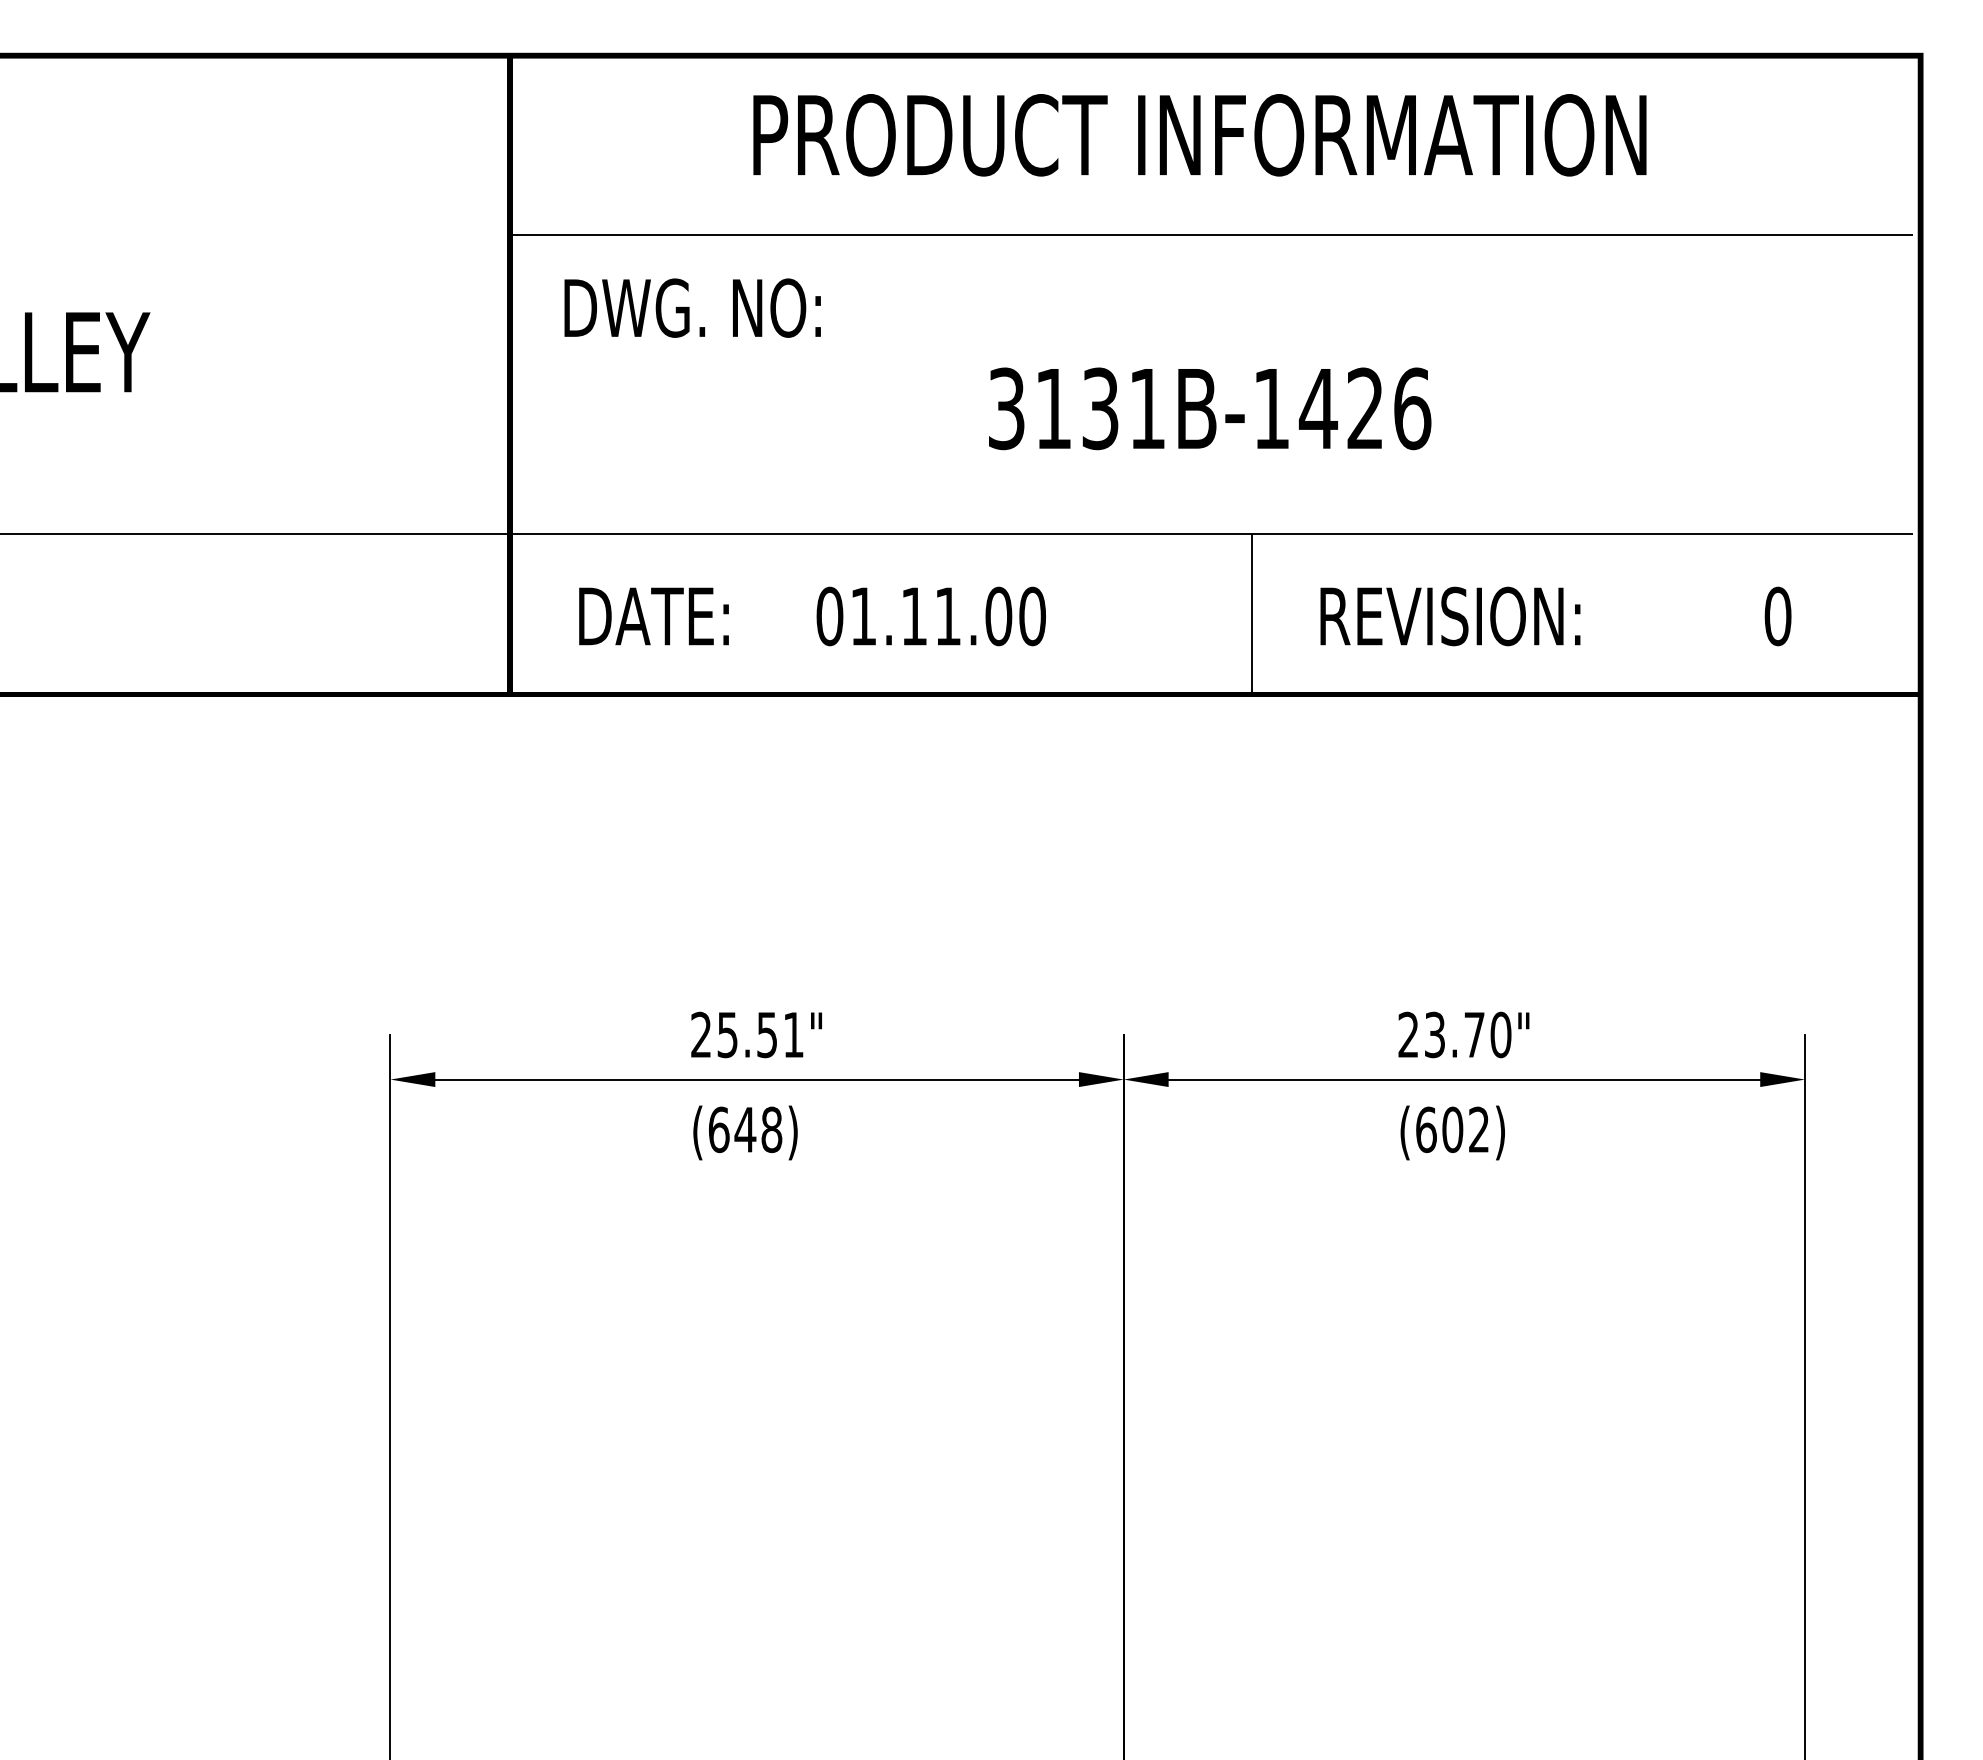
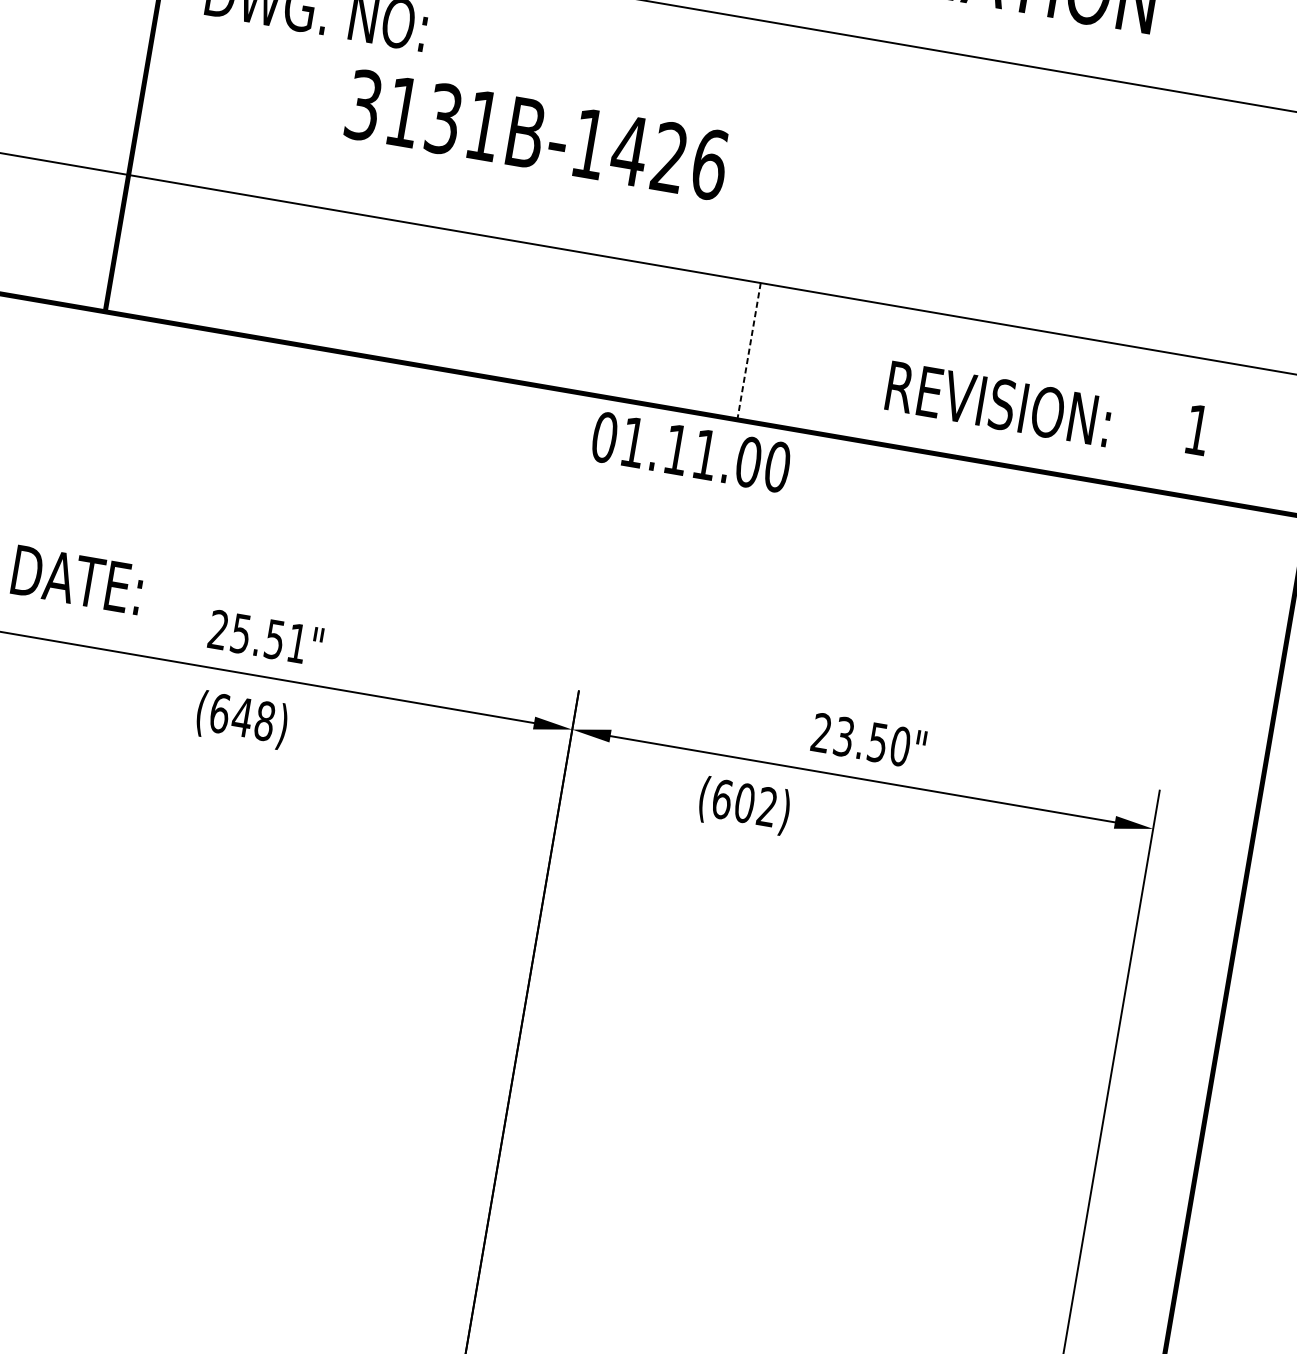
text: (1210, 408) -> (537, 134), moved
line: (1251, 613) -> (749, 350), solid -> dashed
text: (653, 616) -> (77, 579), moved
text: (930, 616) -> (690, 452), moved
text: (1450, 616) -> (998, 404), moved
text: (1777, 616) -> (1197, 430), 0 -> 1
text: (1474, 1035) -> (877, 743), 23.70" -> 23.50"
text: (1452, 1132) -> (744, 805), moved

